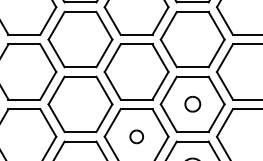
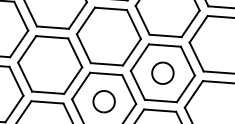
part: (192, 103) -> (162, 72), size x1.43
part: (136, 136) -> (104, 101), size x1.67

